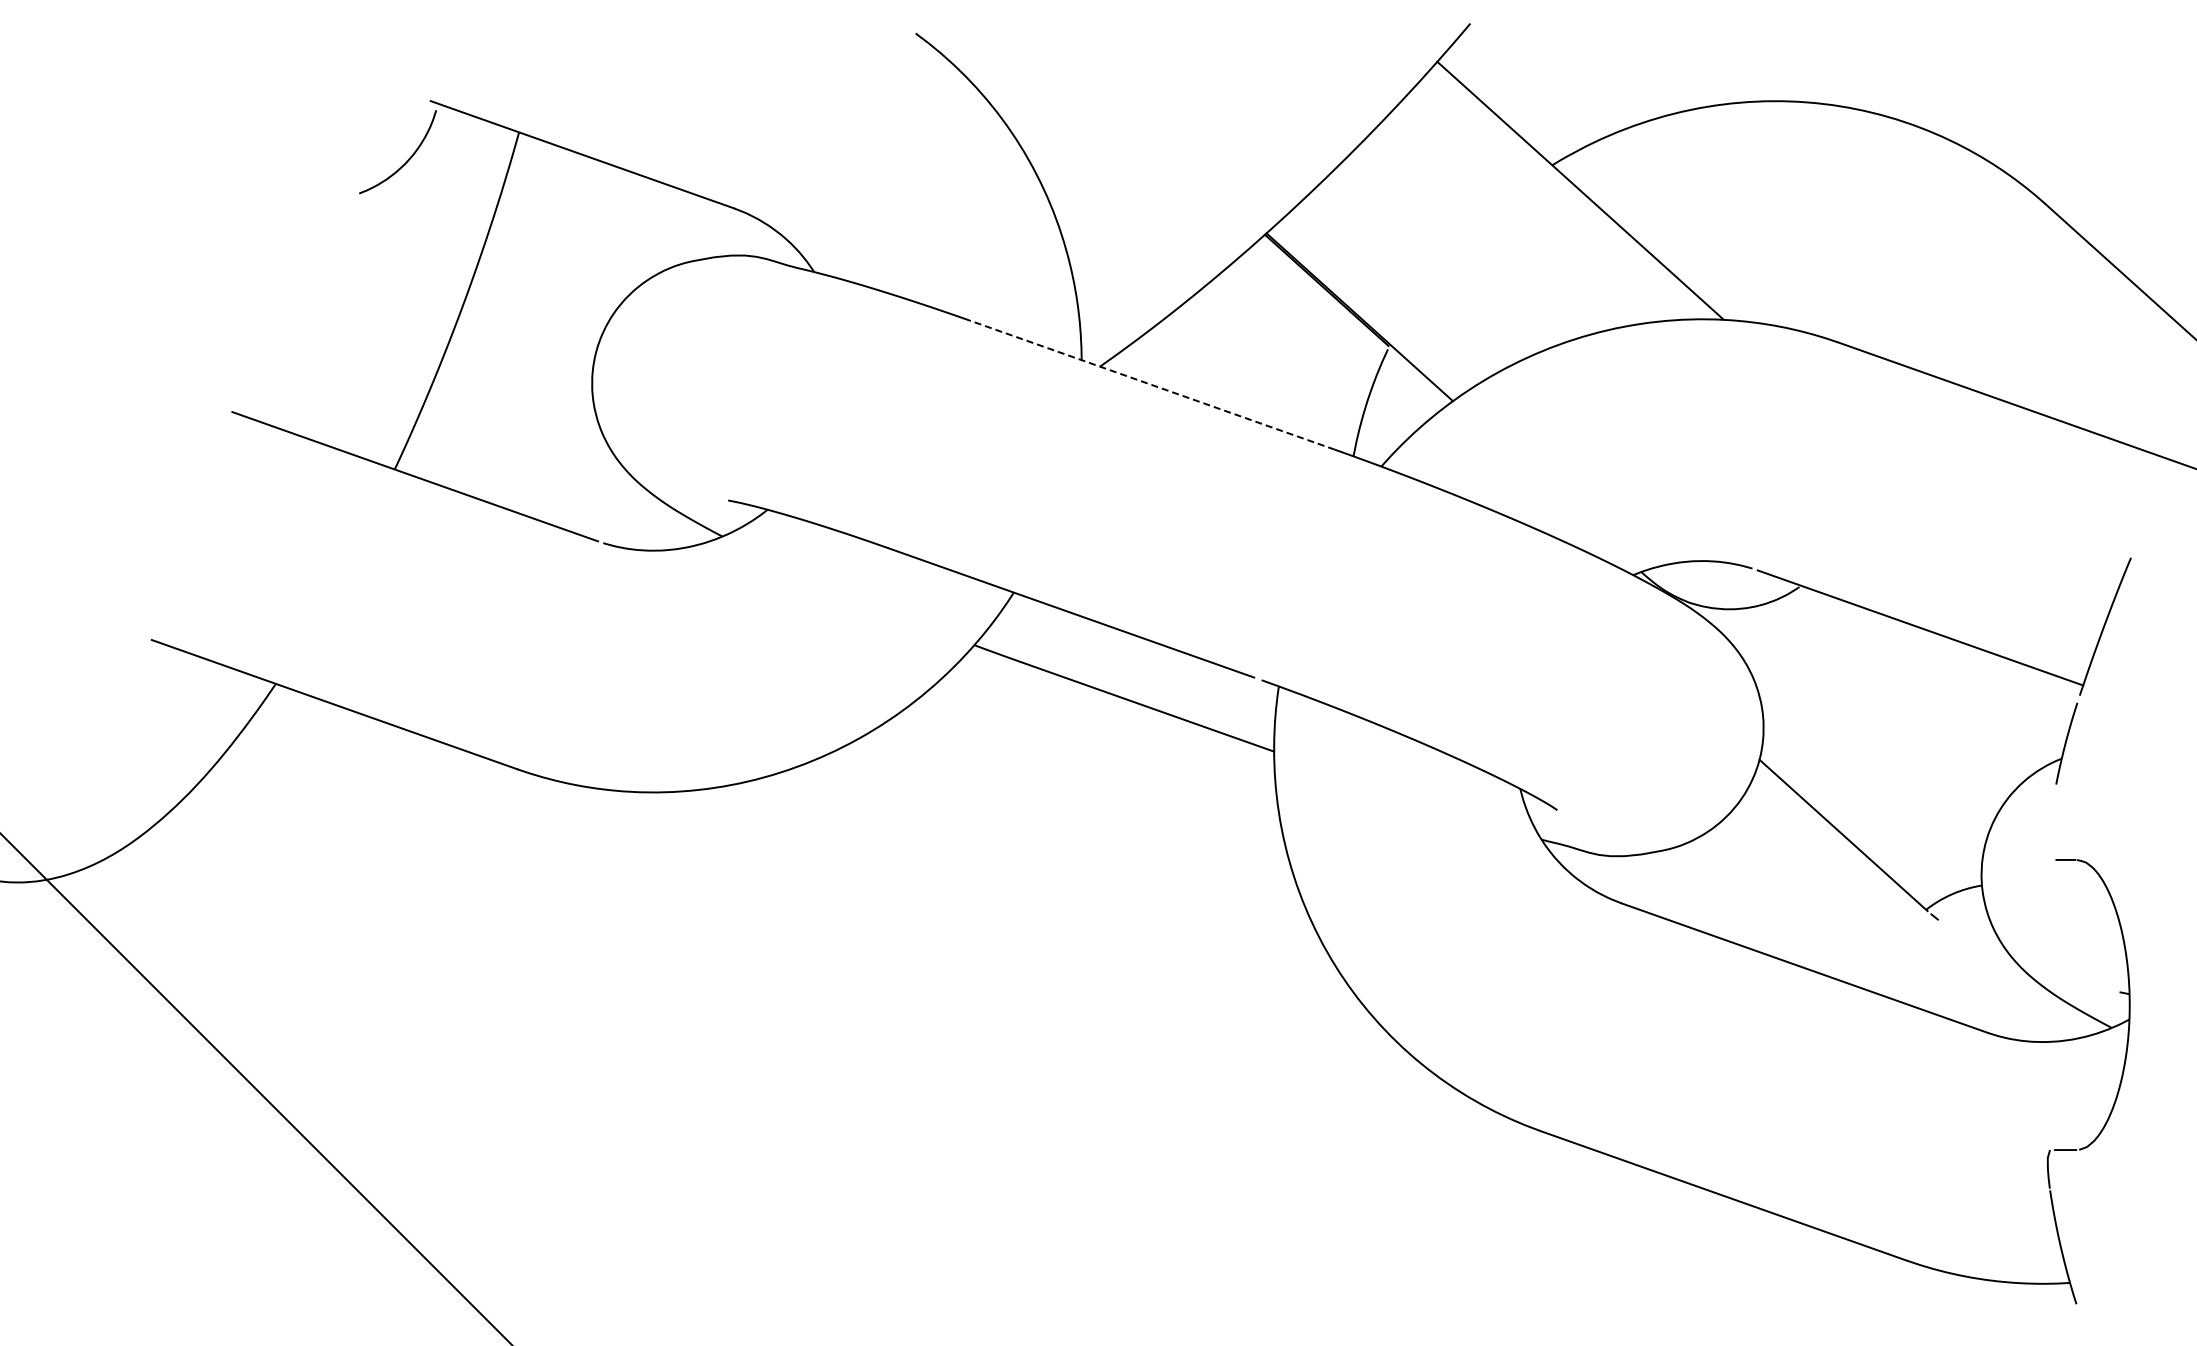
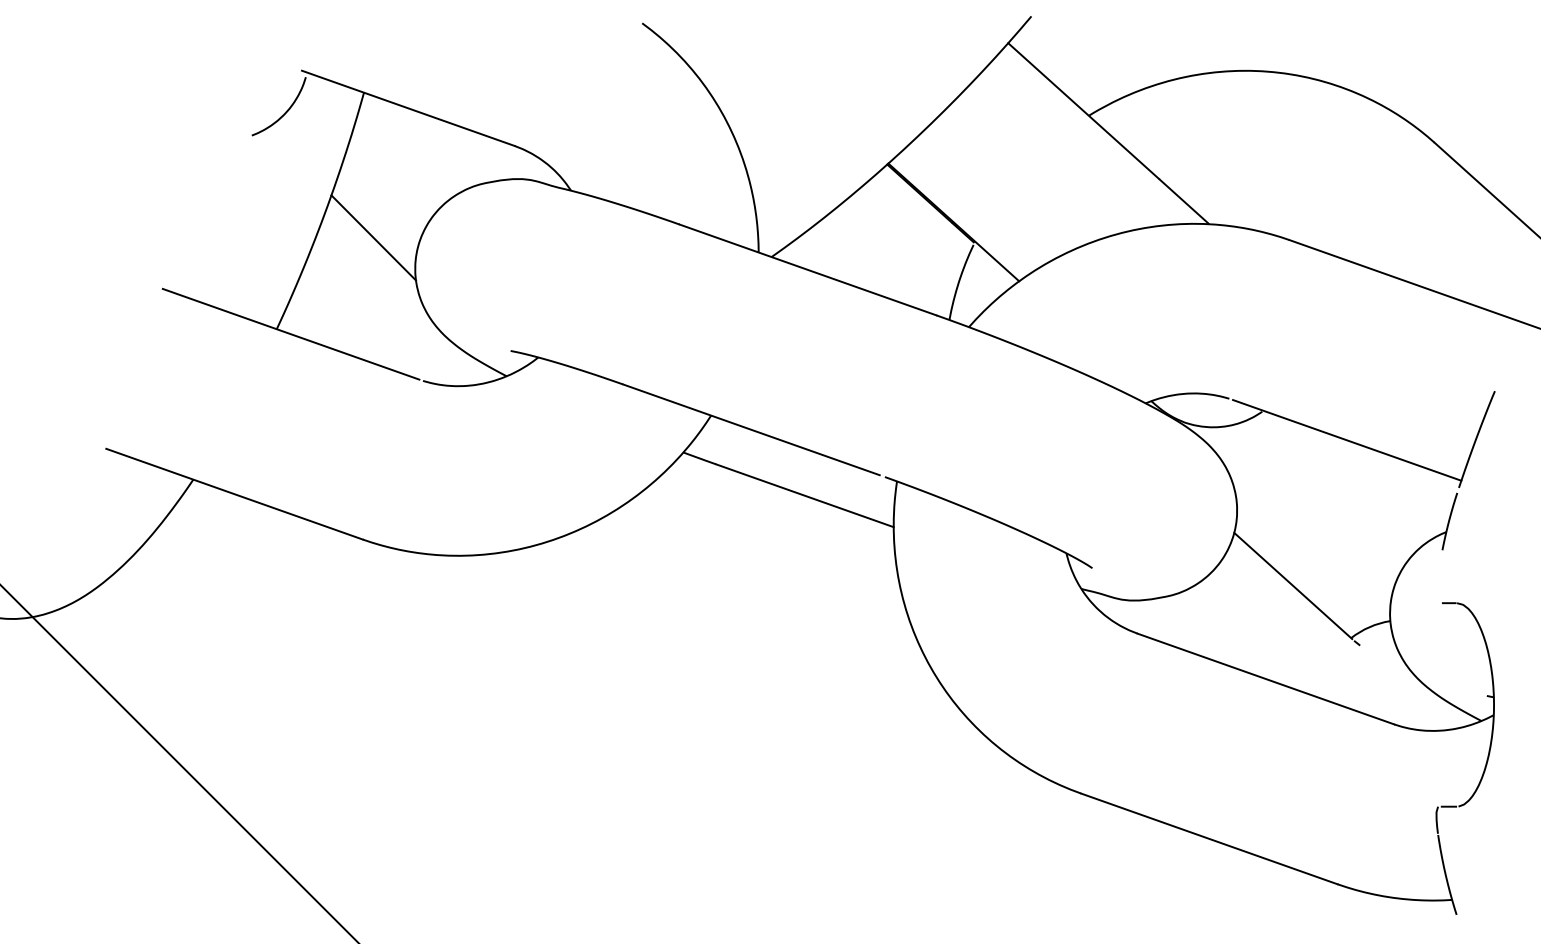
line: (532, 338) -> (373, 237), added
line: (1151, 385) -> (807, 270), dashed -> solid

